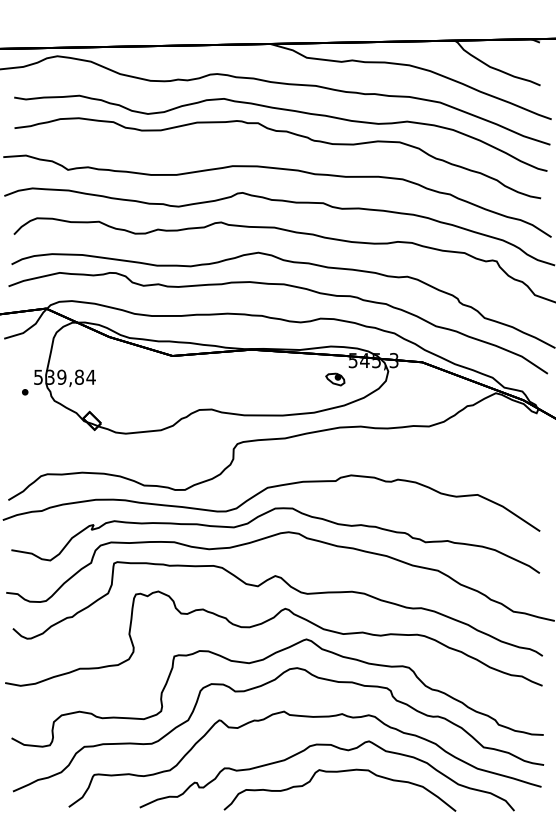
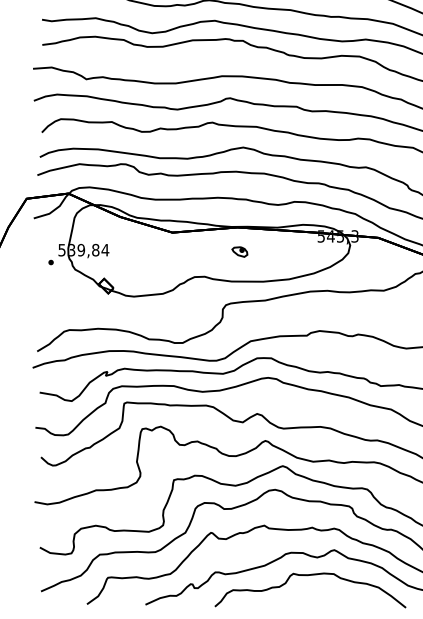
part: (335, 379) -> (240, 252), moved

